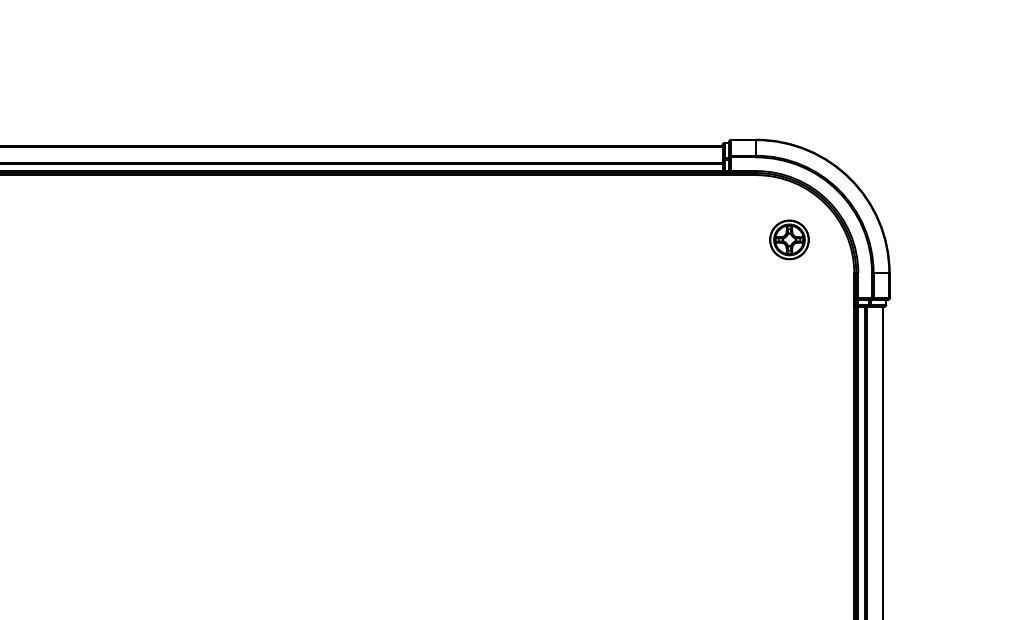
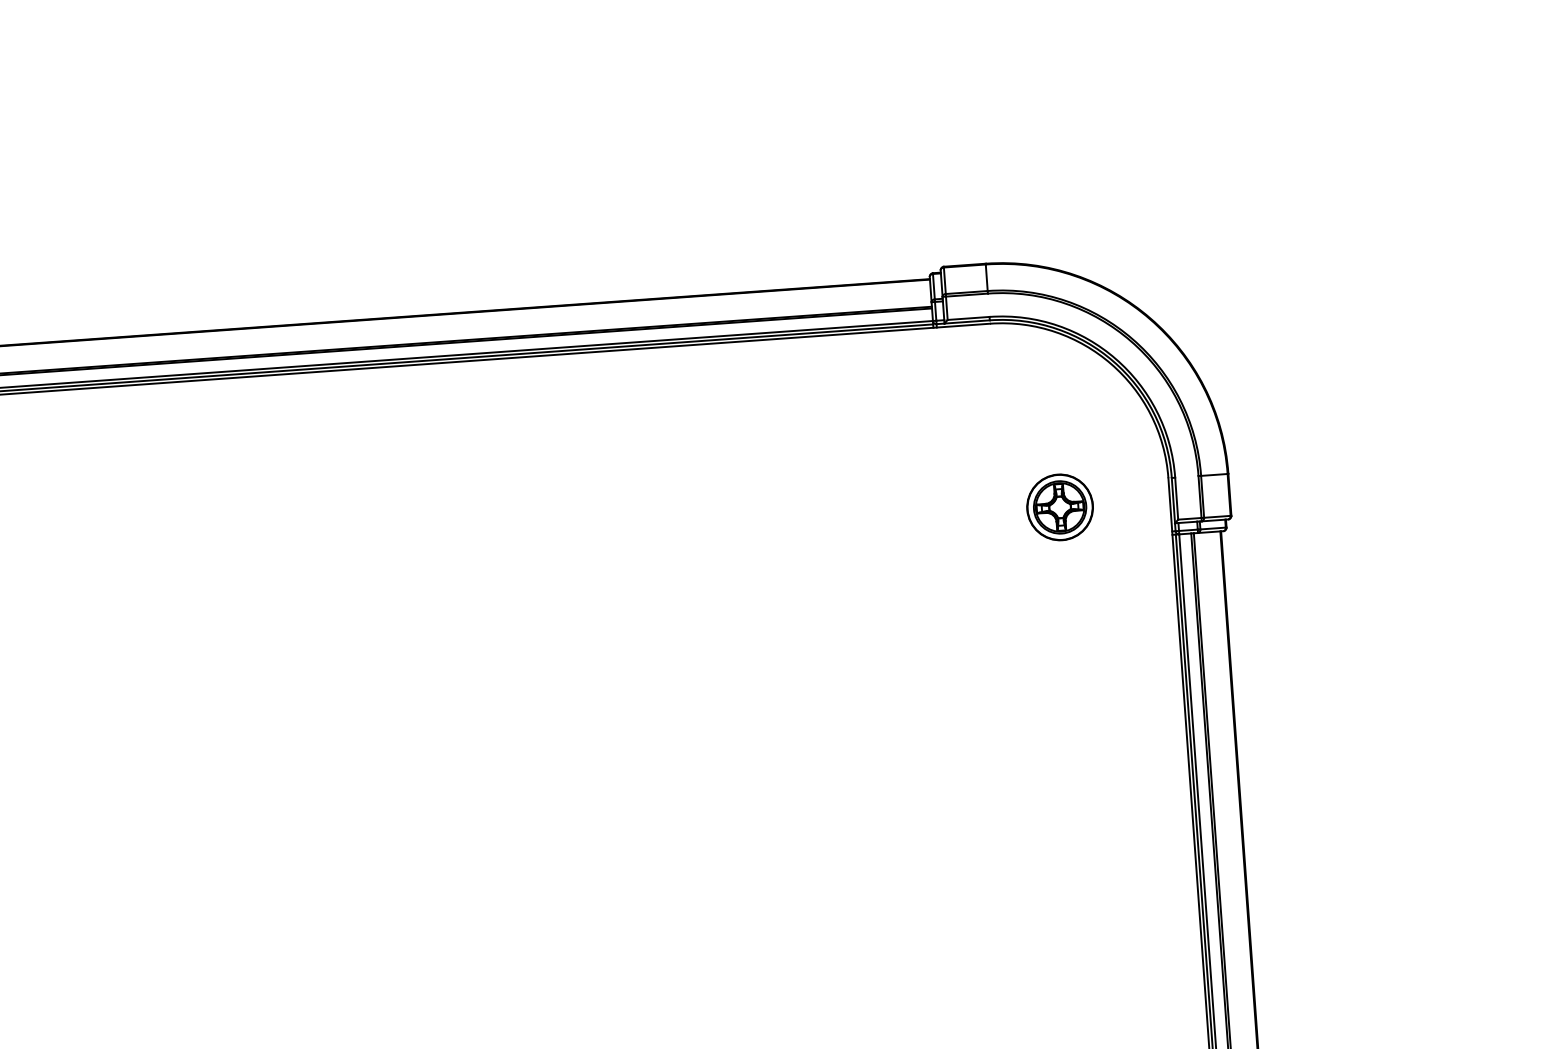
part: (789, 239) -> (1060, 506), moved

